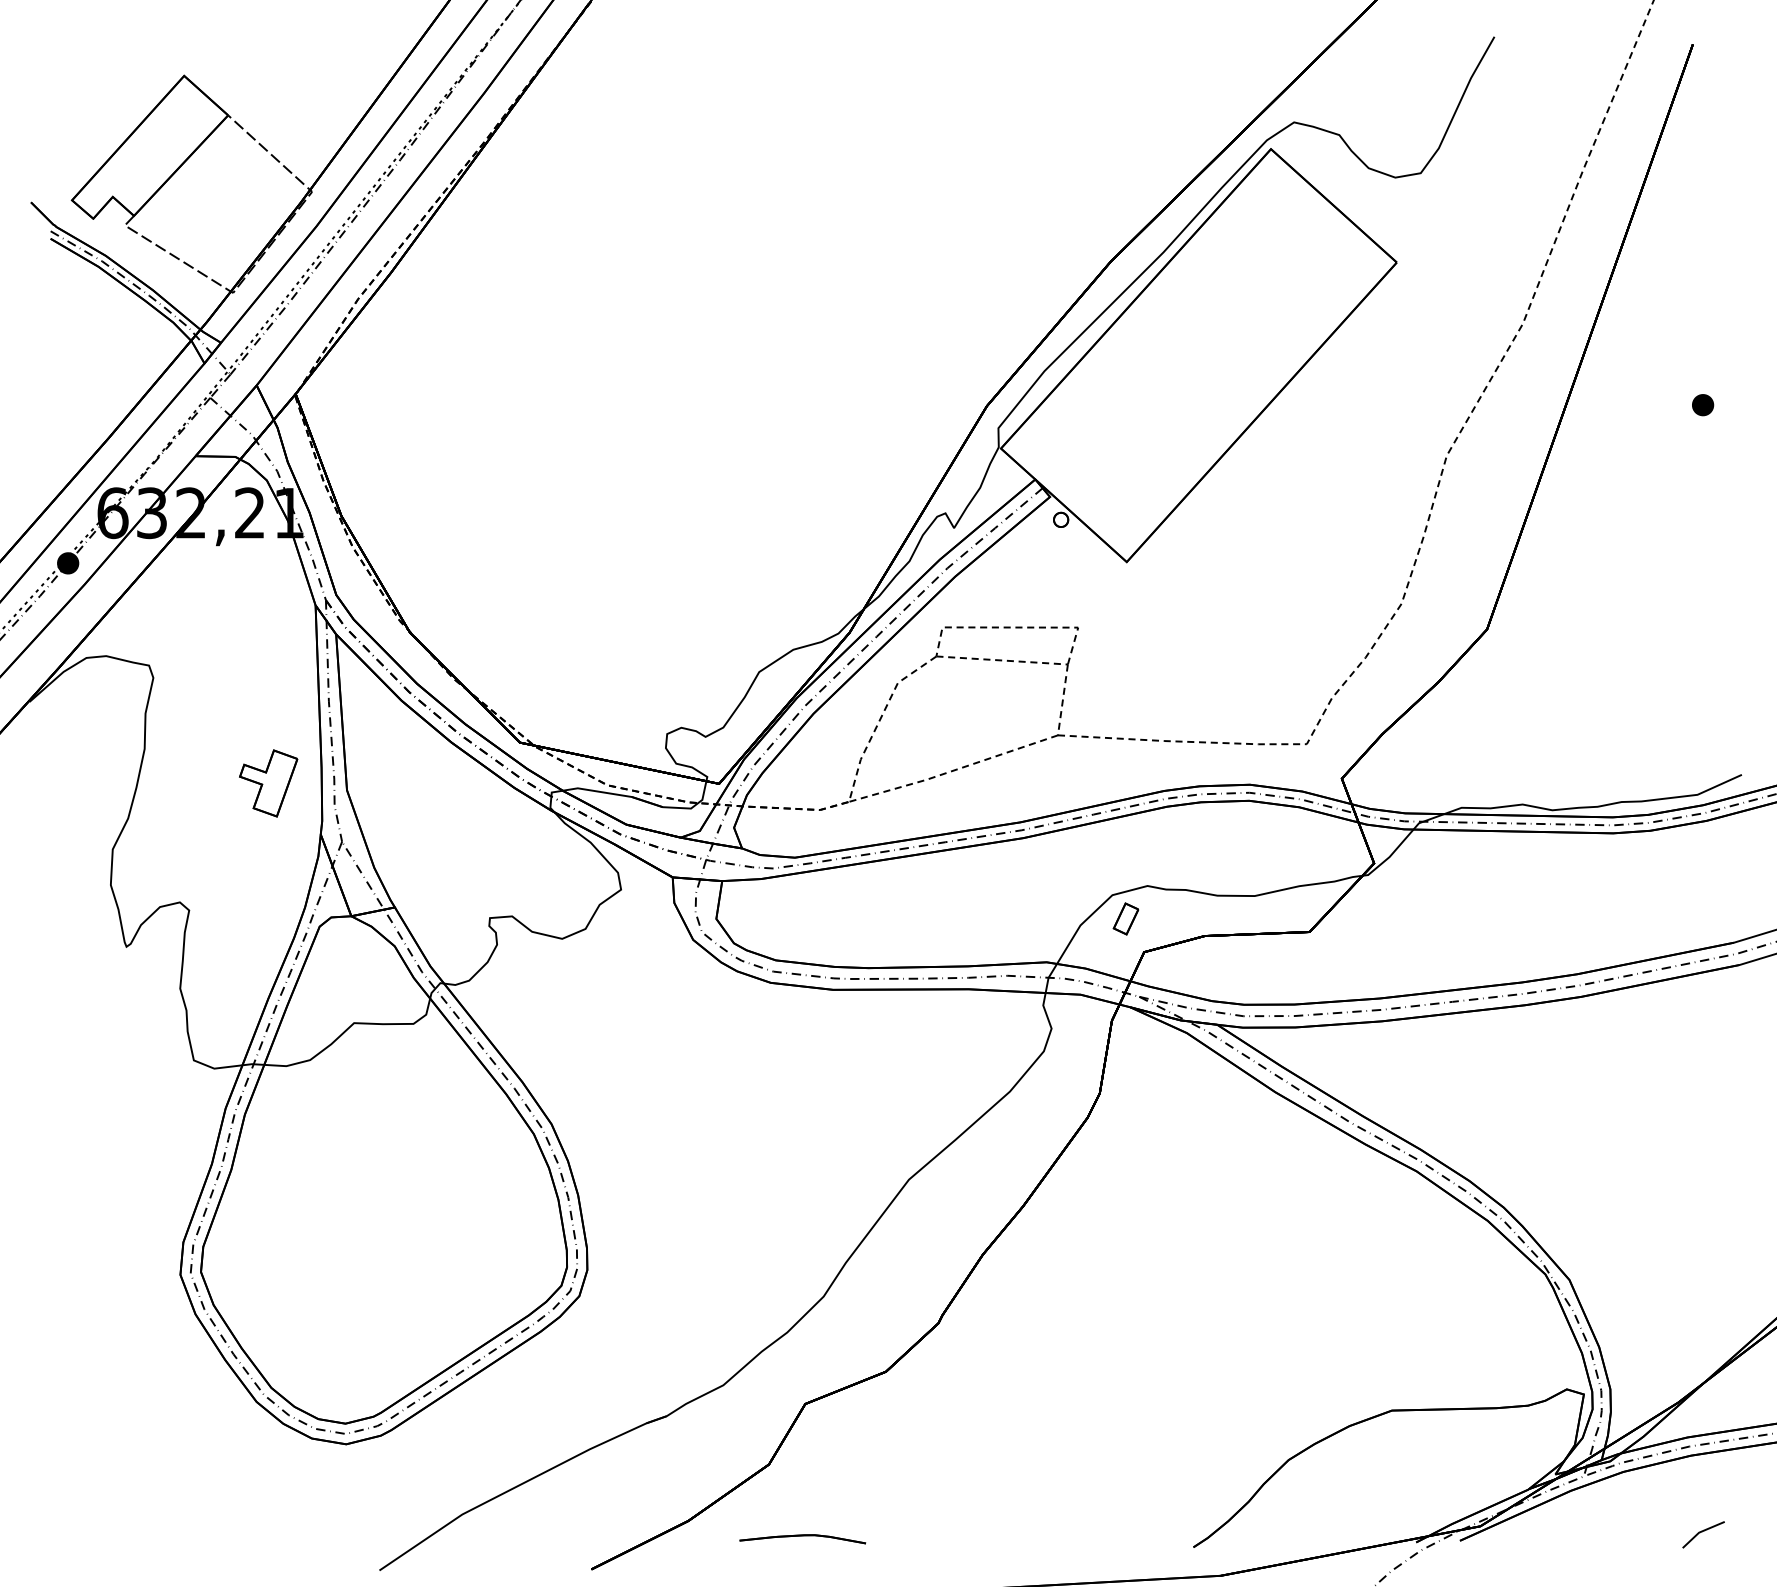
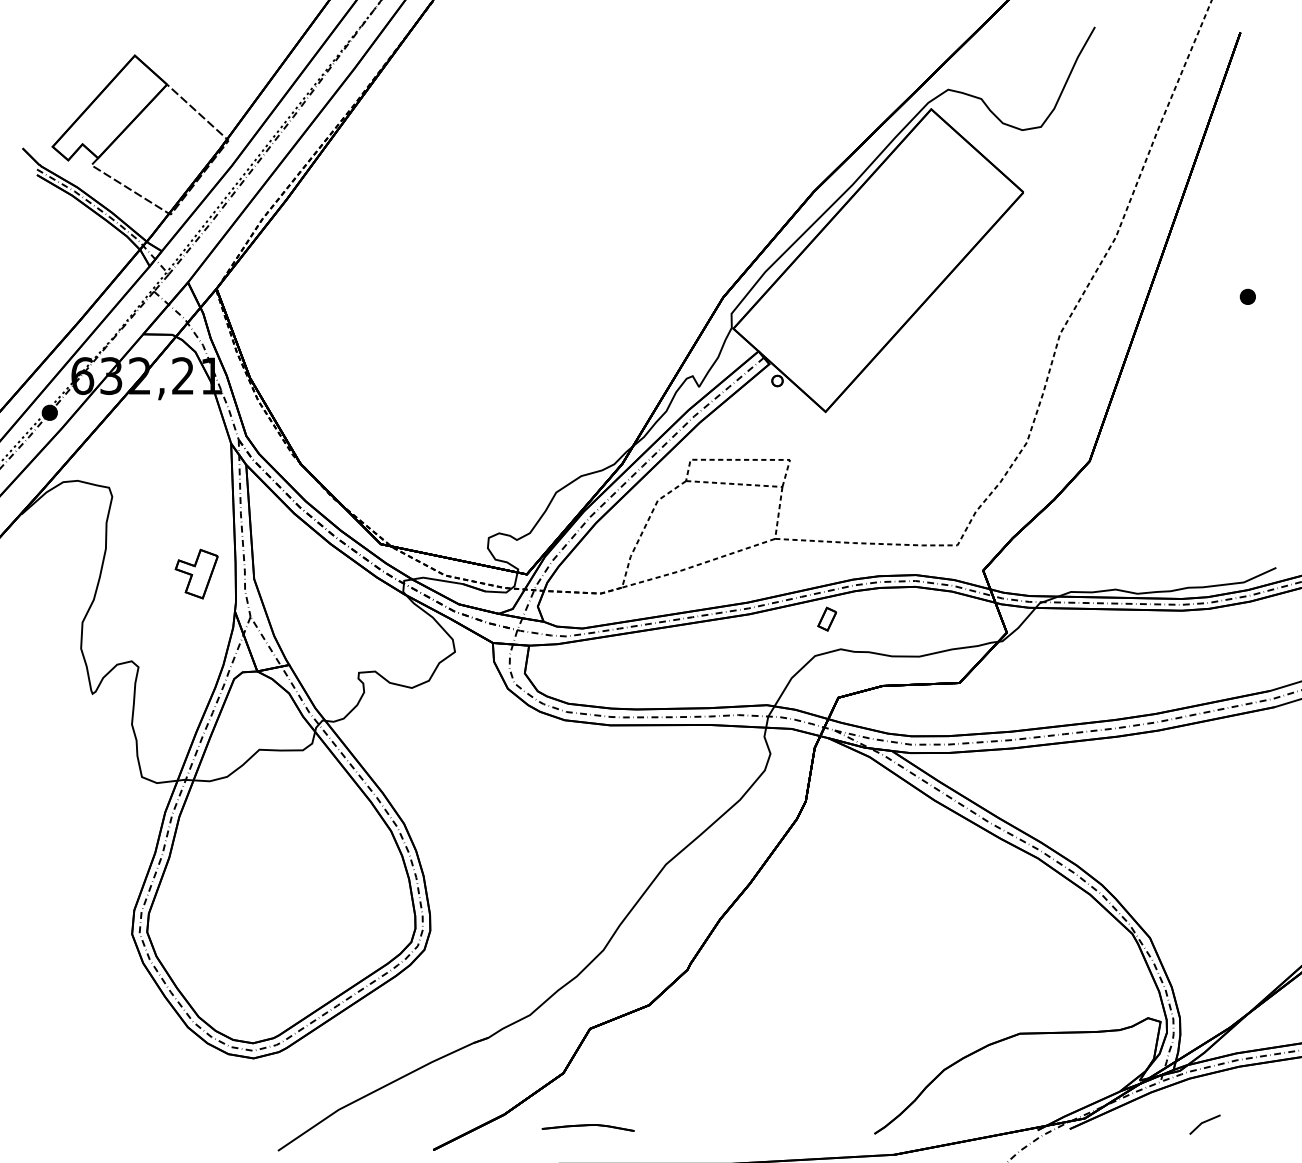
part: (1125, 918) -> (826, 618), moved
line: (1702, 1532) -> (1204, 1123), moved

